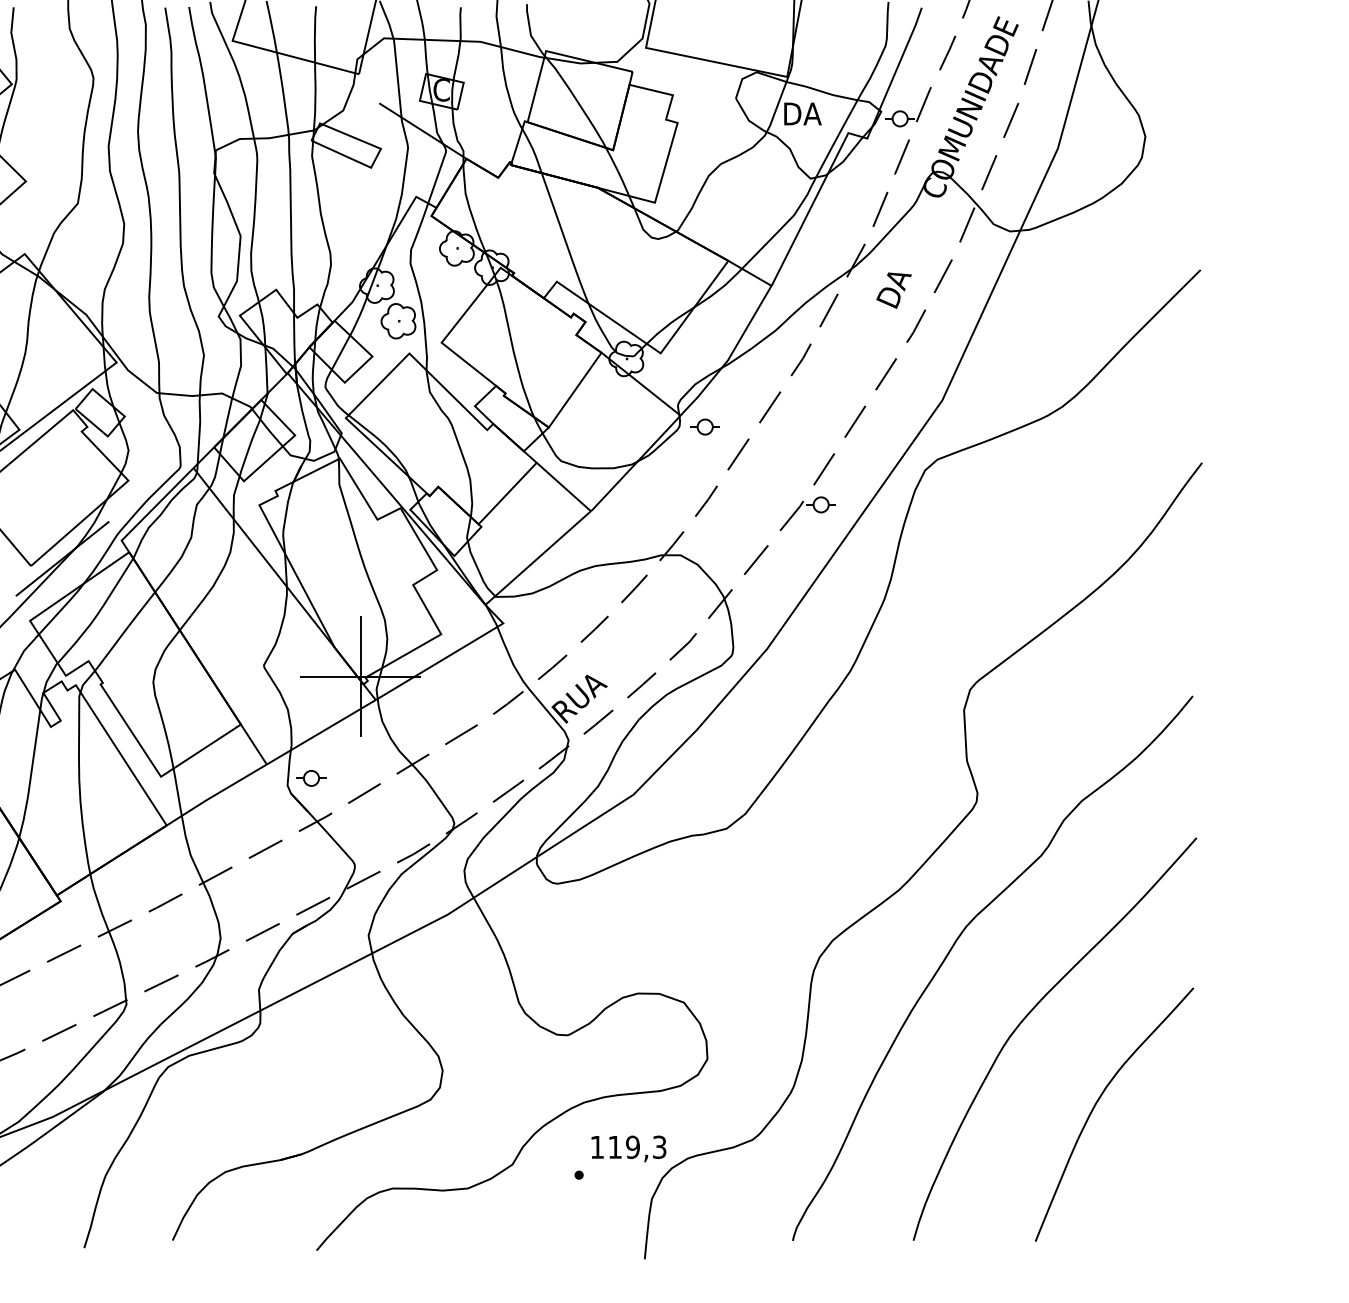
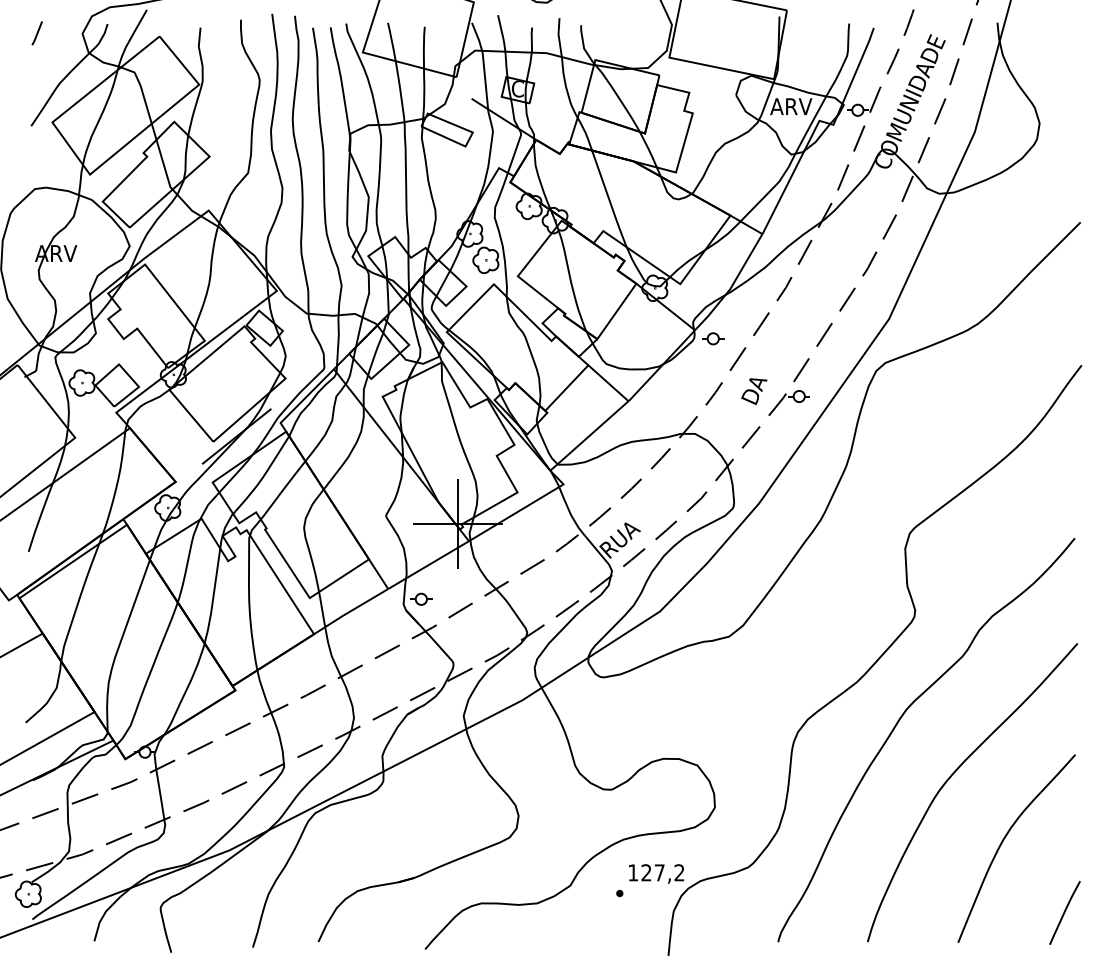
text: (810, 113) -> (791, 106), DA -> ARV
text: (894, 290) -> (754, 391), moved
text: (636, 1146) -> (662, 872), 119,3 -> 127,2
line: (1178, 1200) -> (1064, 912), added

